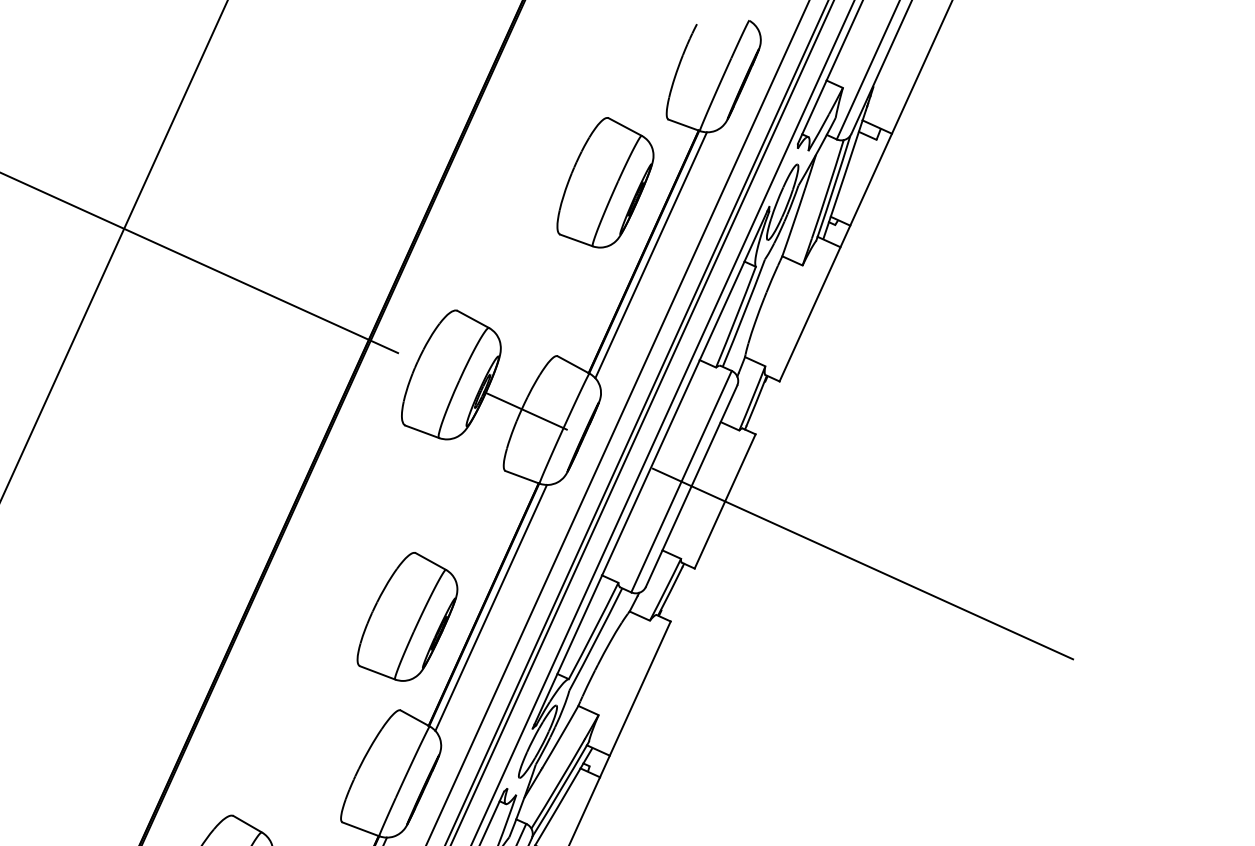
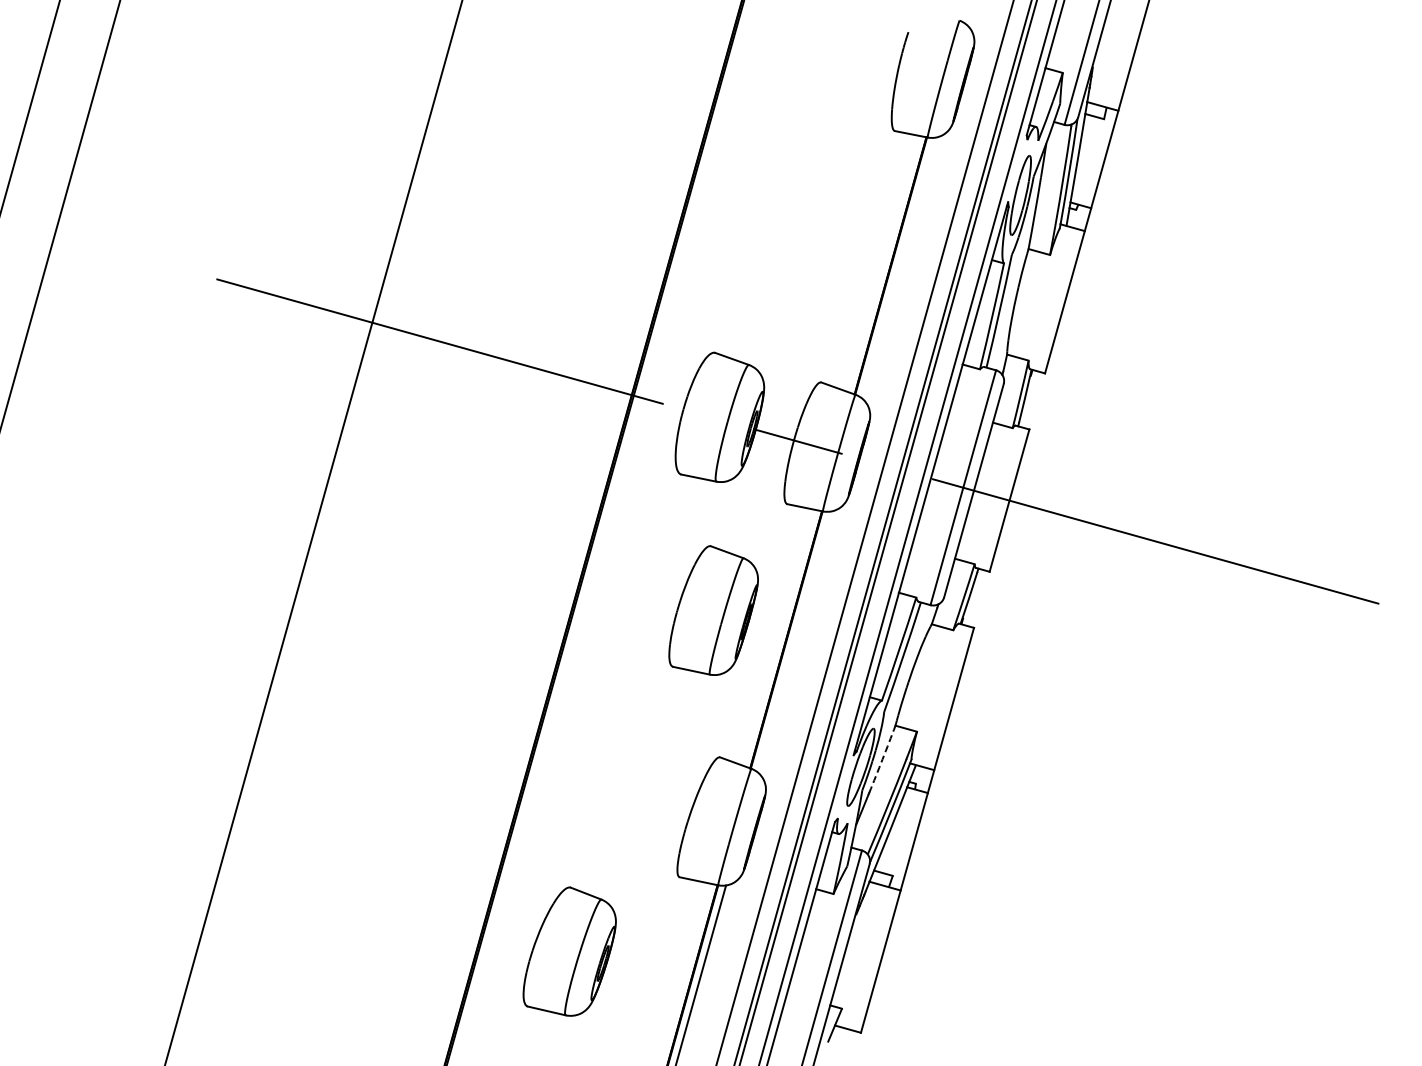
part: (605, 183) -> (842, 203), removed
line: (651, 254) -> (898, 267), removed
line: (490, 607) -> (793, 641), removed
part: (408, 616) -> (713, 610), moved
arc: (560, 737) -> (882, 759), solid -> dashed

